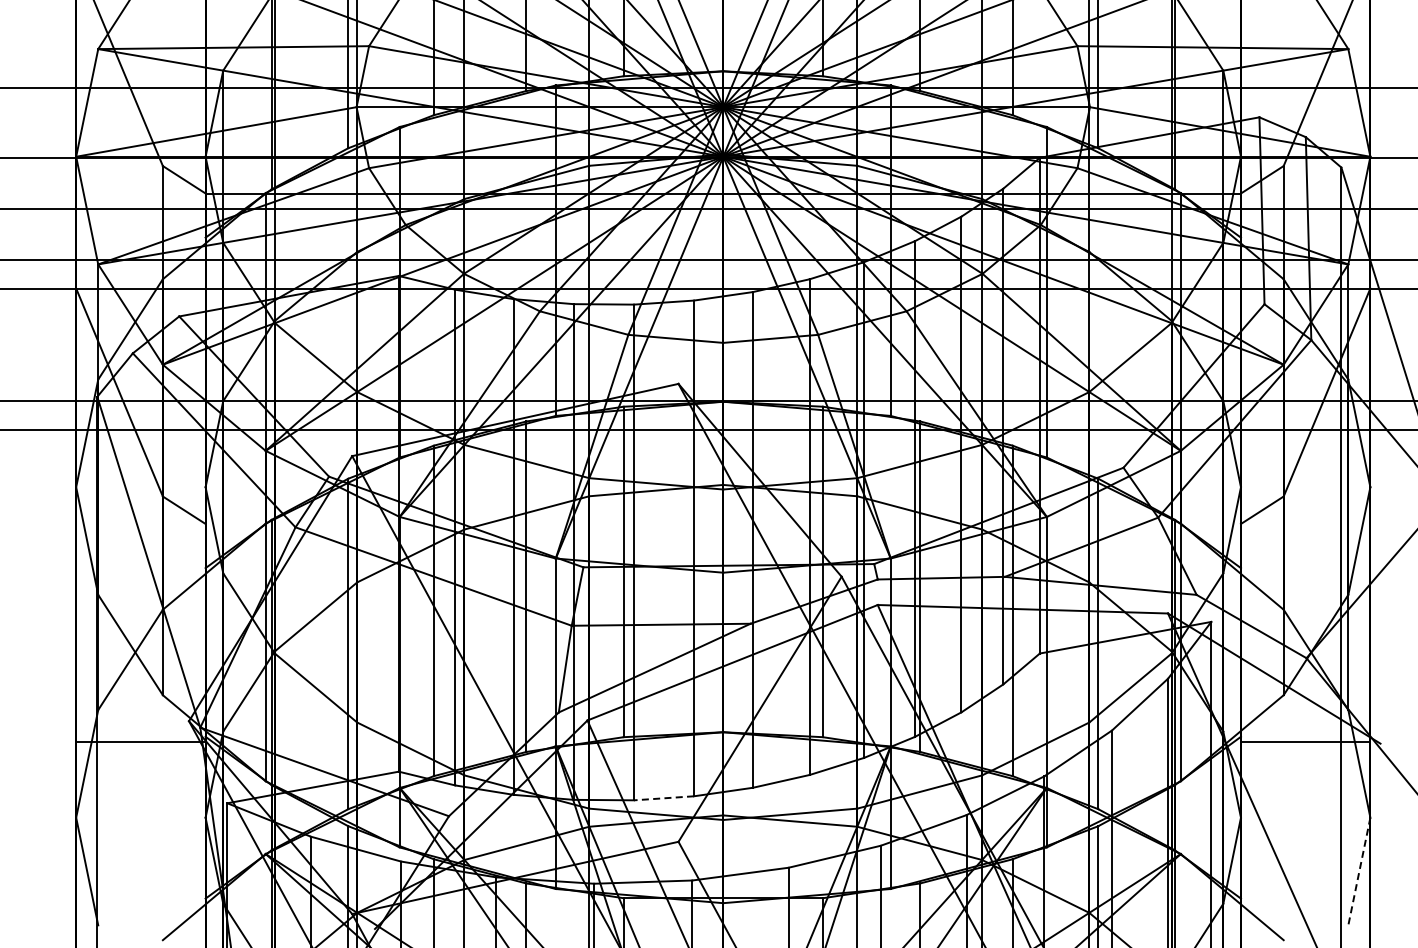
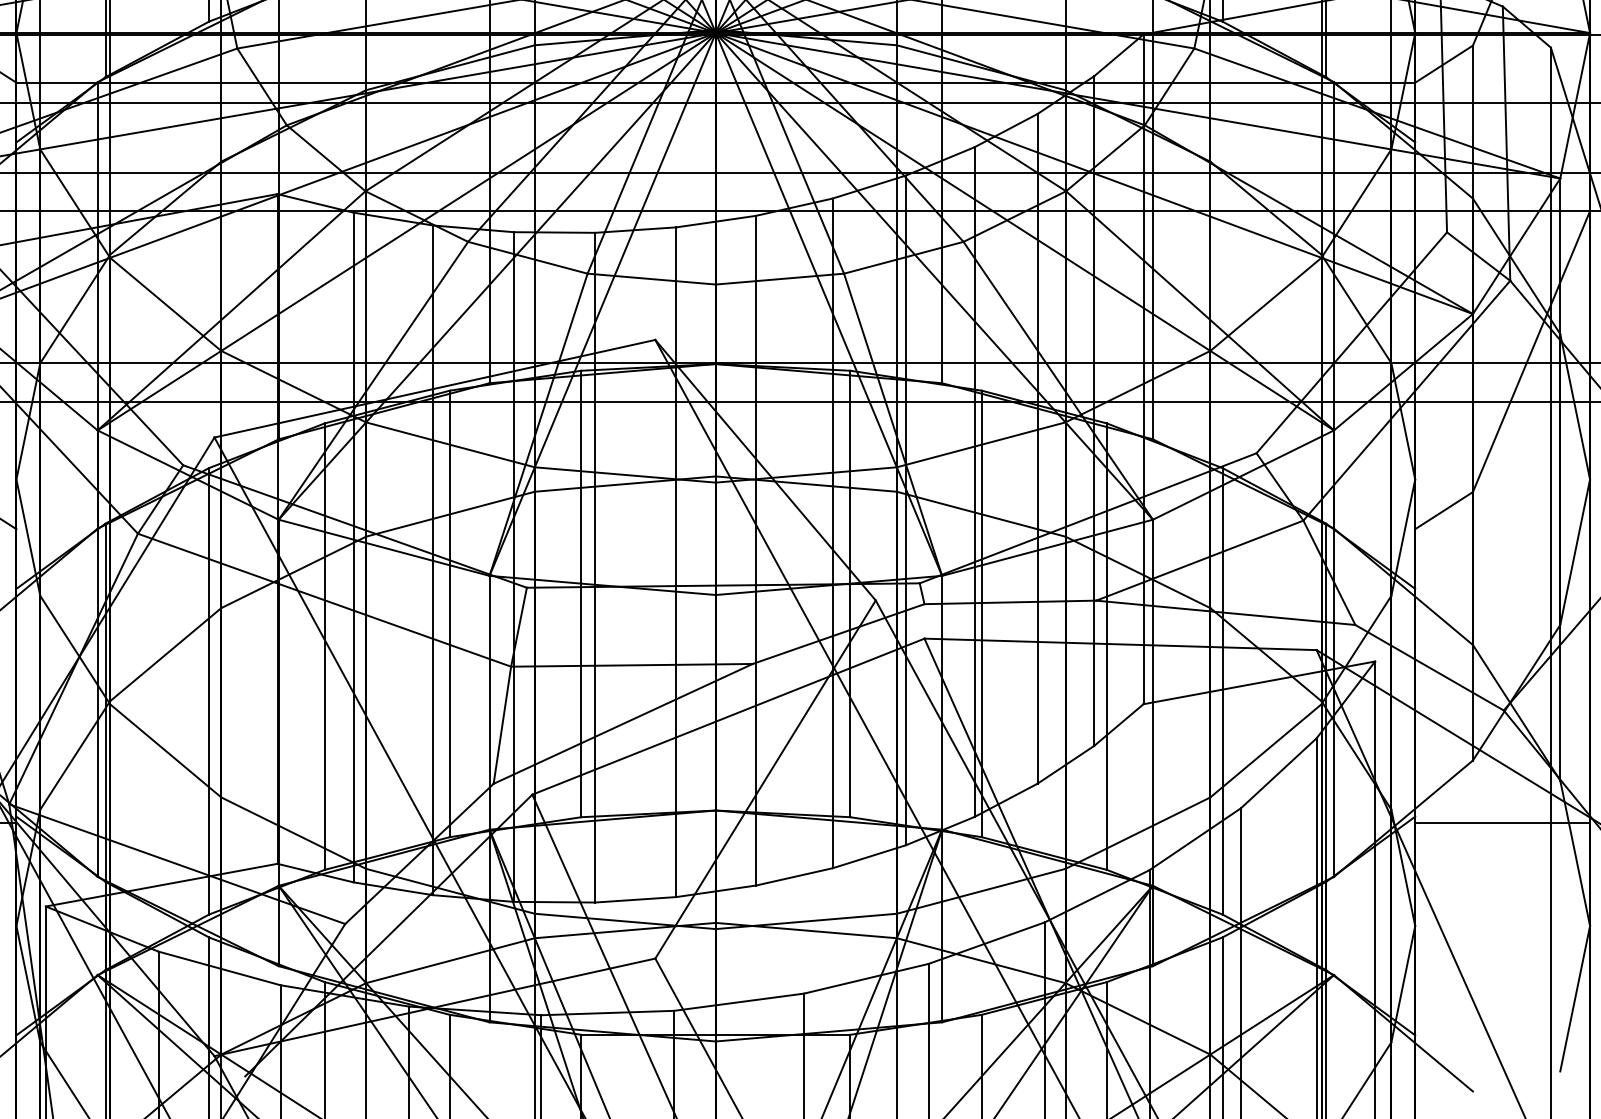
line: (663, 798) -> (635, 900), dashed -> solid
line: (1359, 871) -> (1575, 998), dashed -> solid

